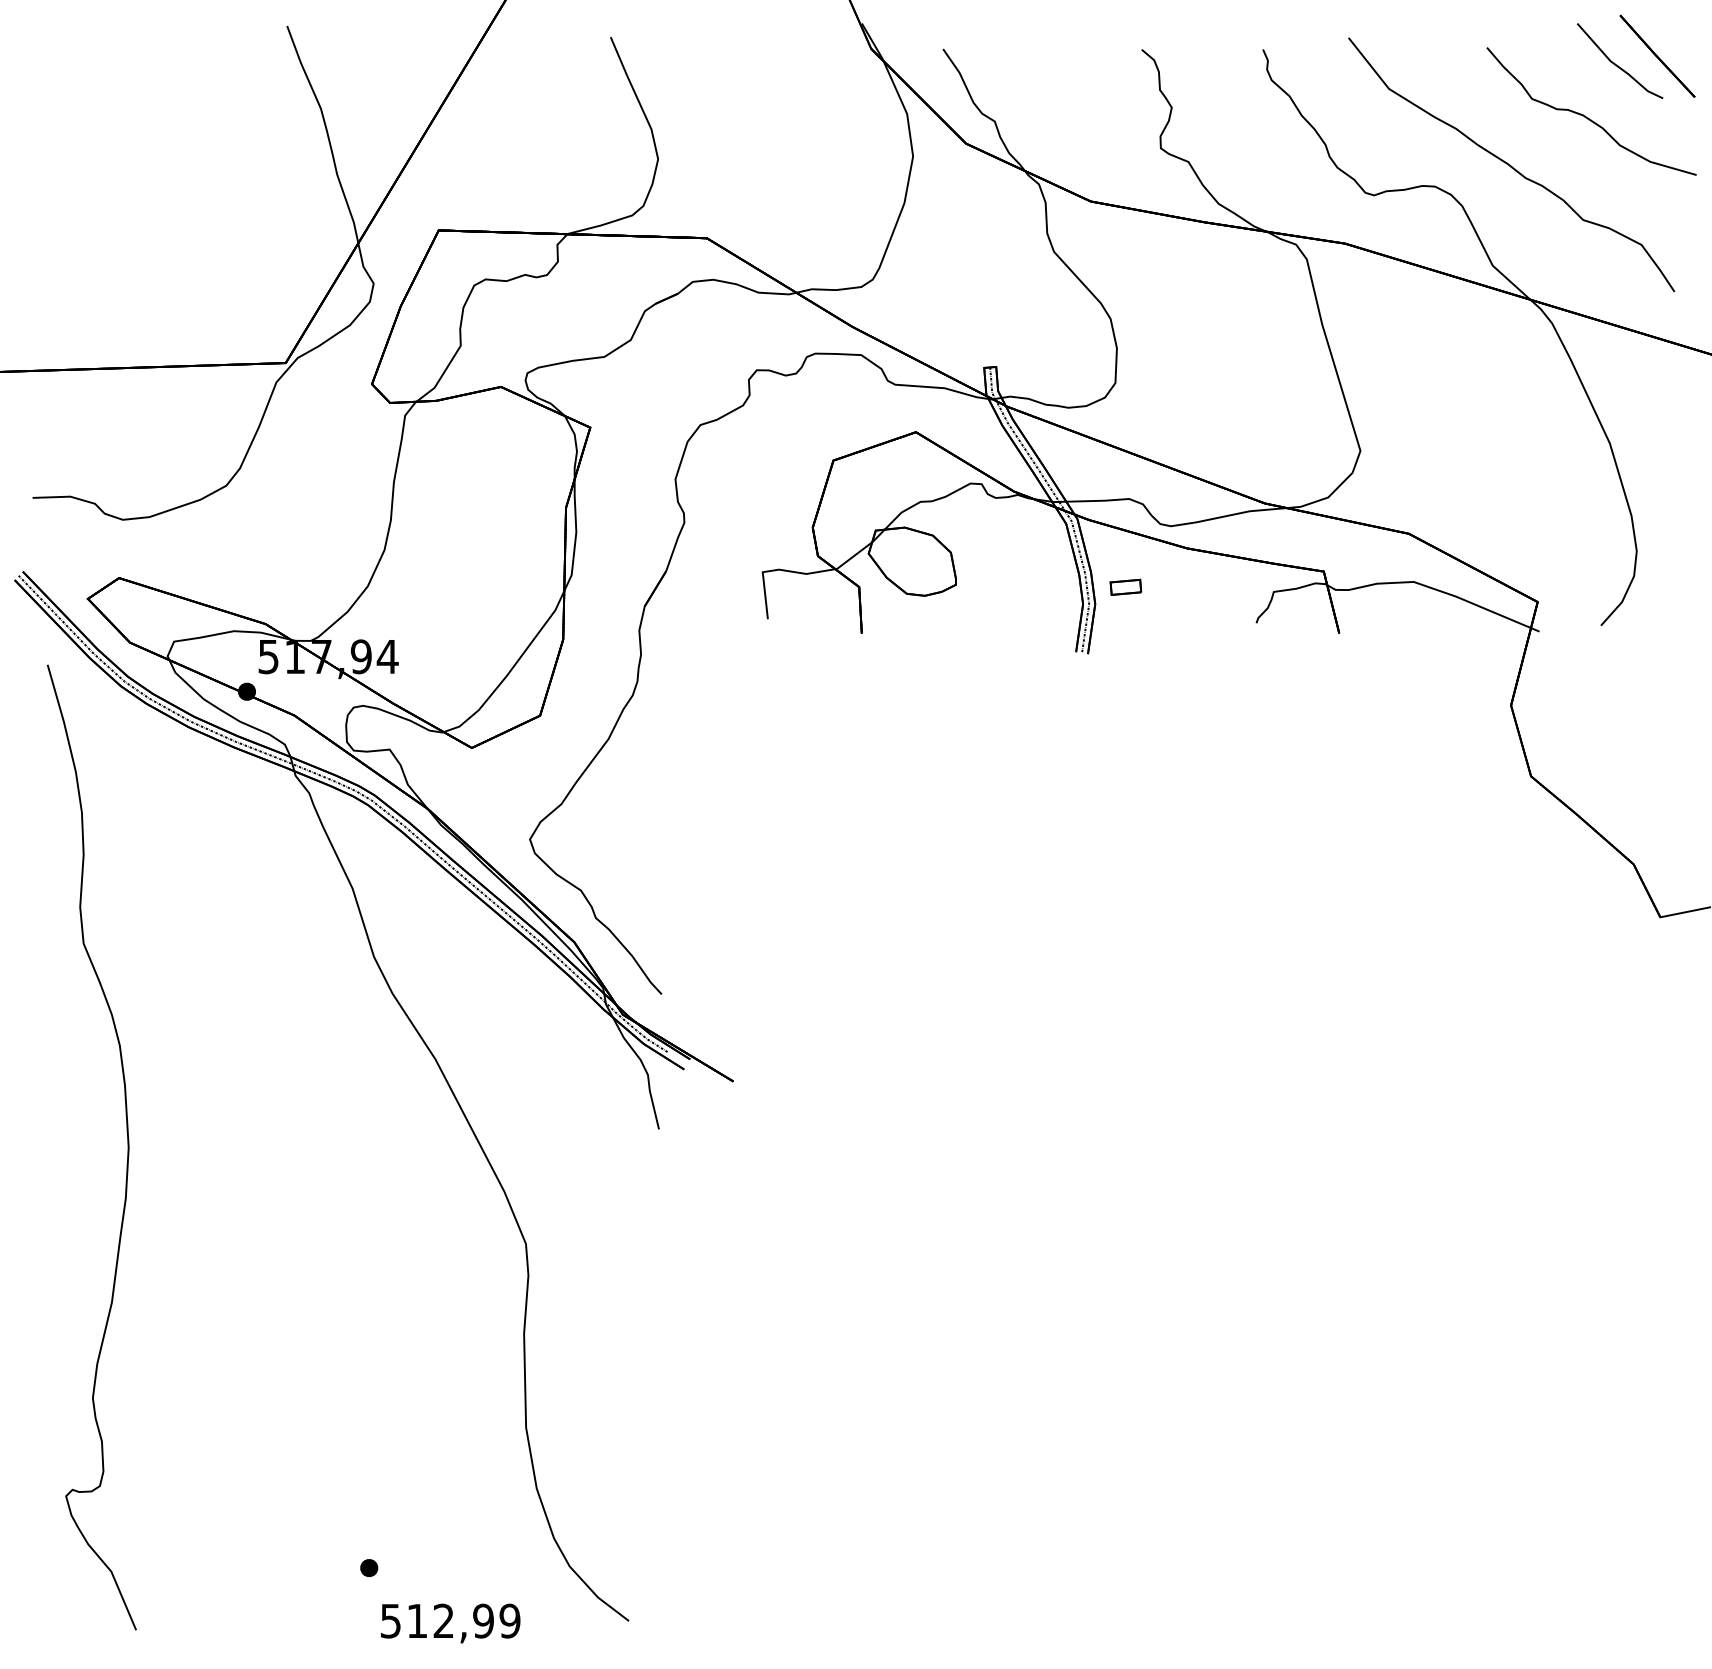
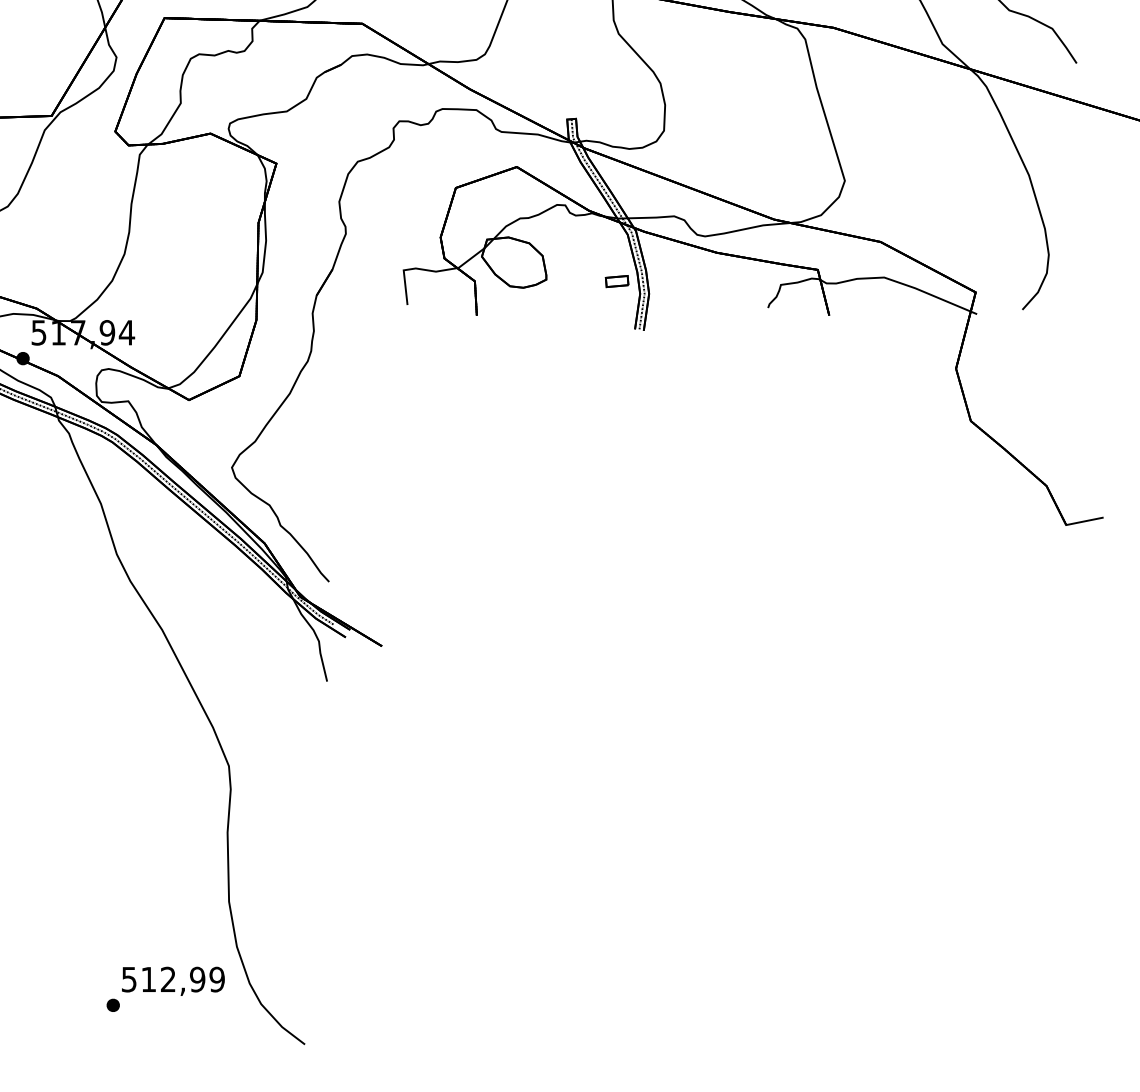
part: (1125, 586) -> (616, 280), moved
text: (450, 1623) -> (173, 981), moved

